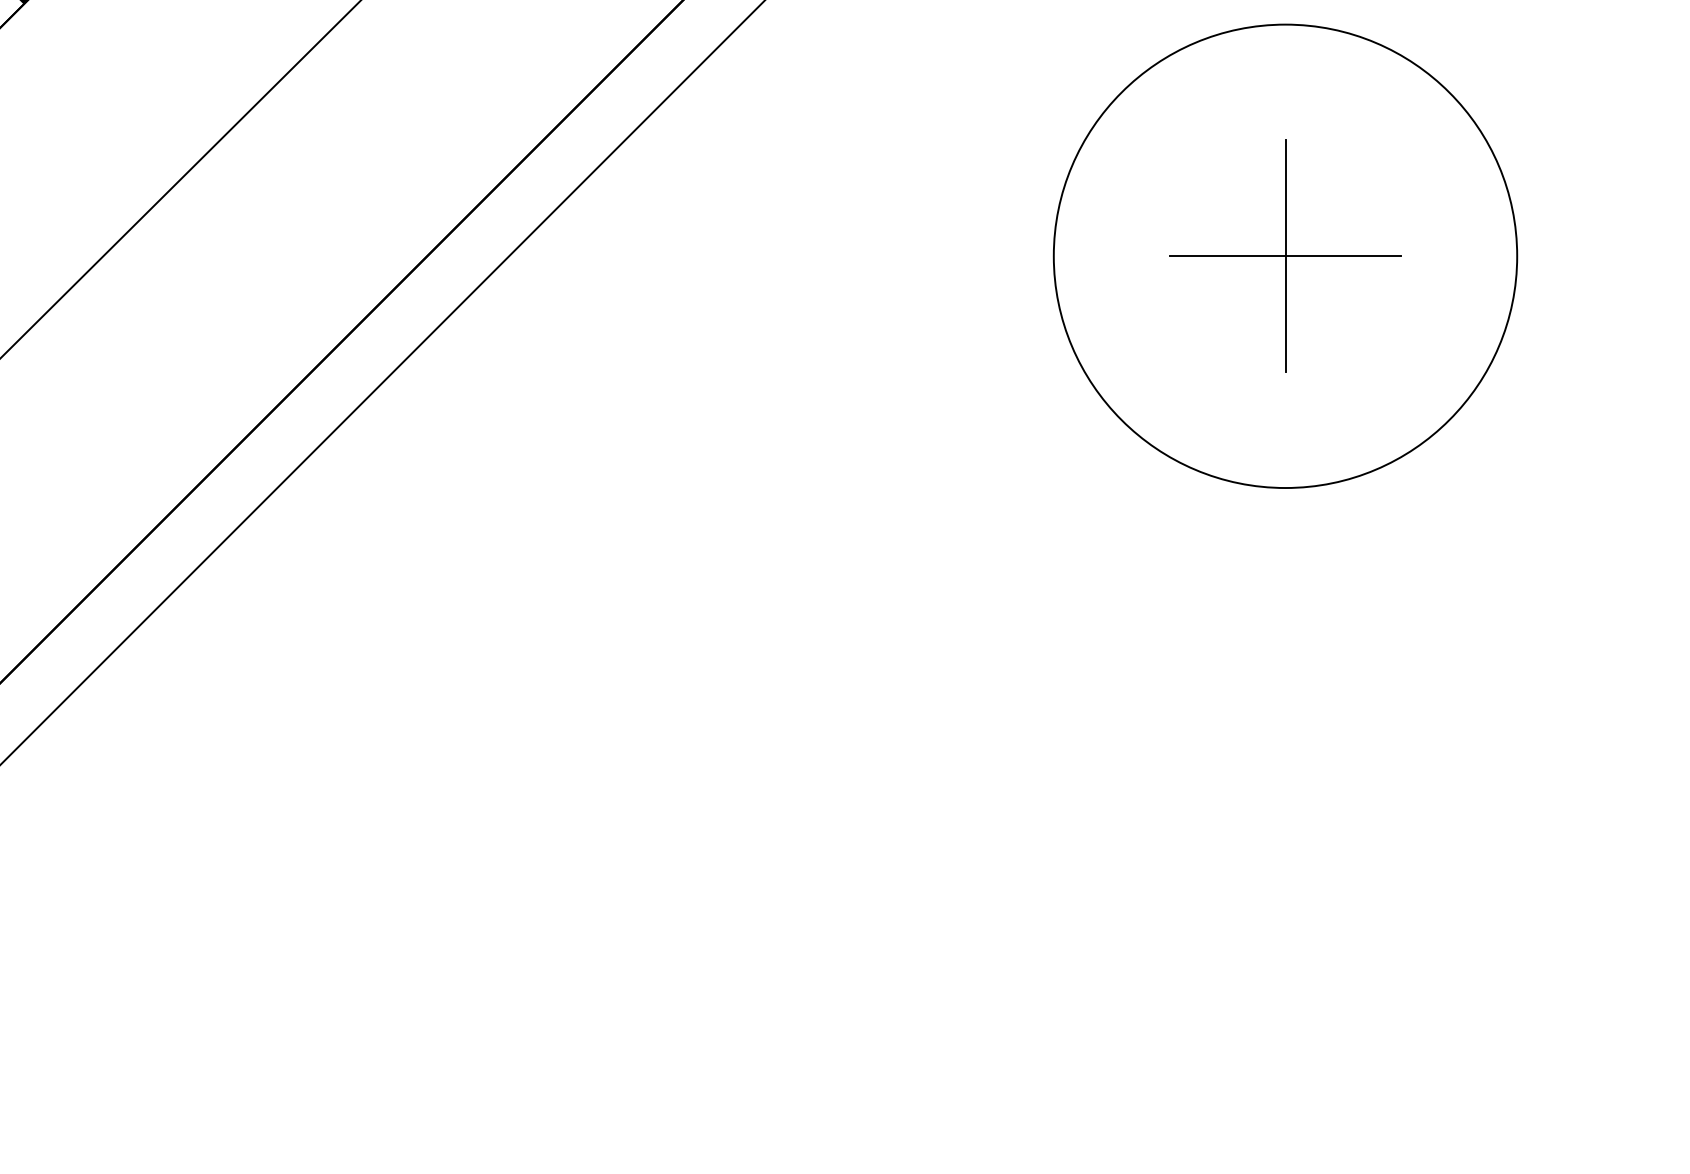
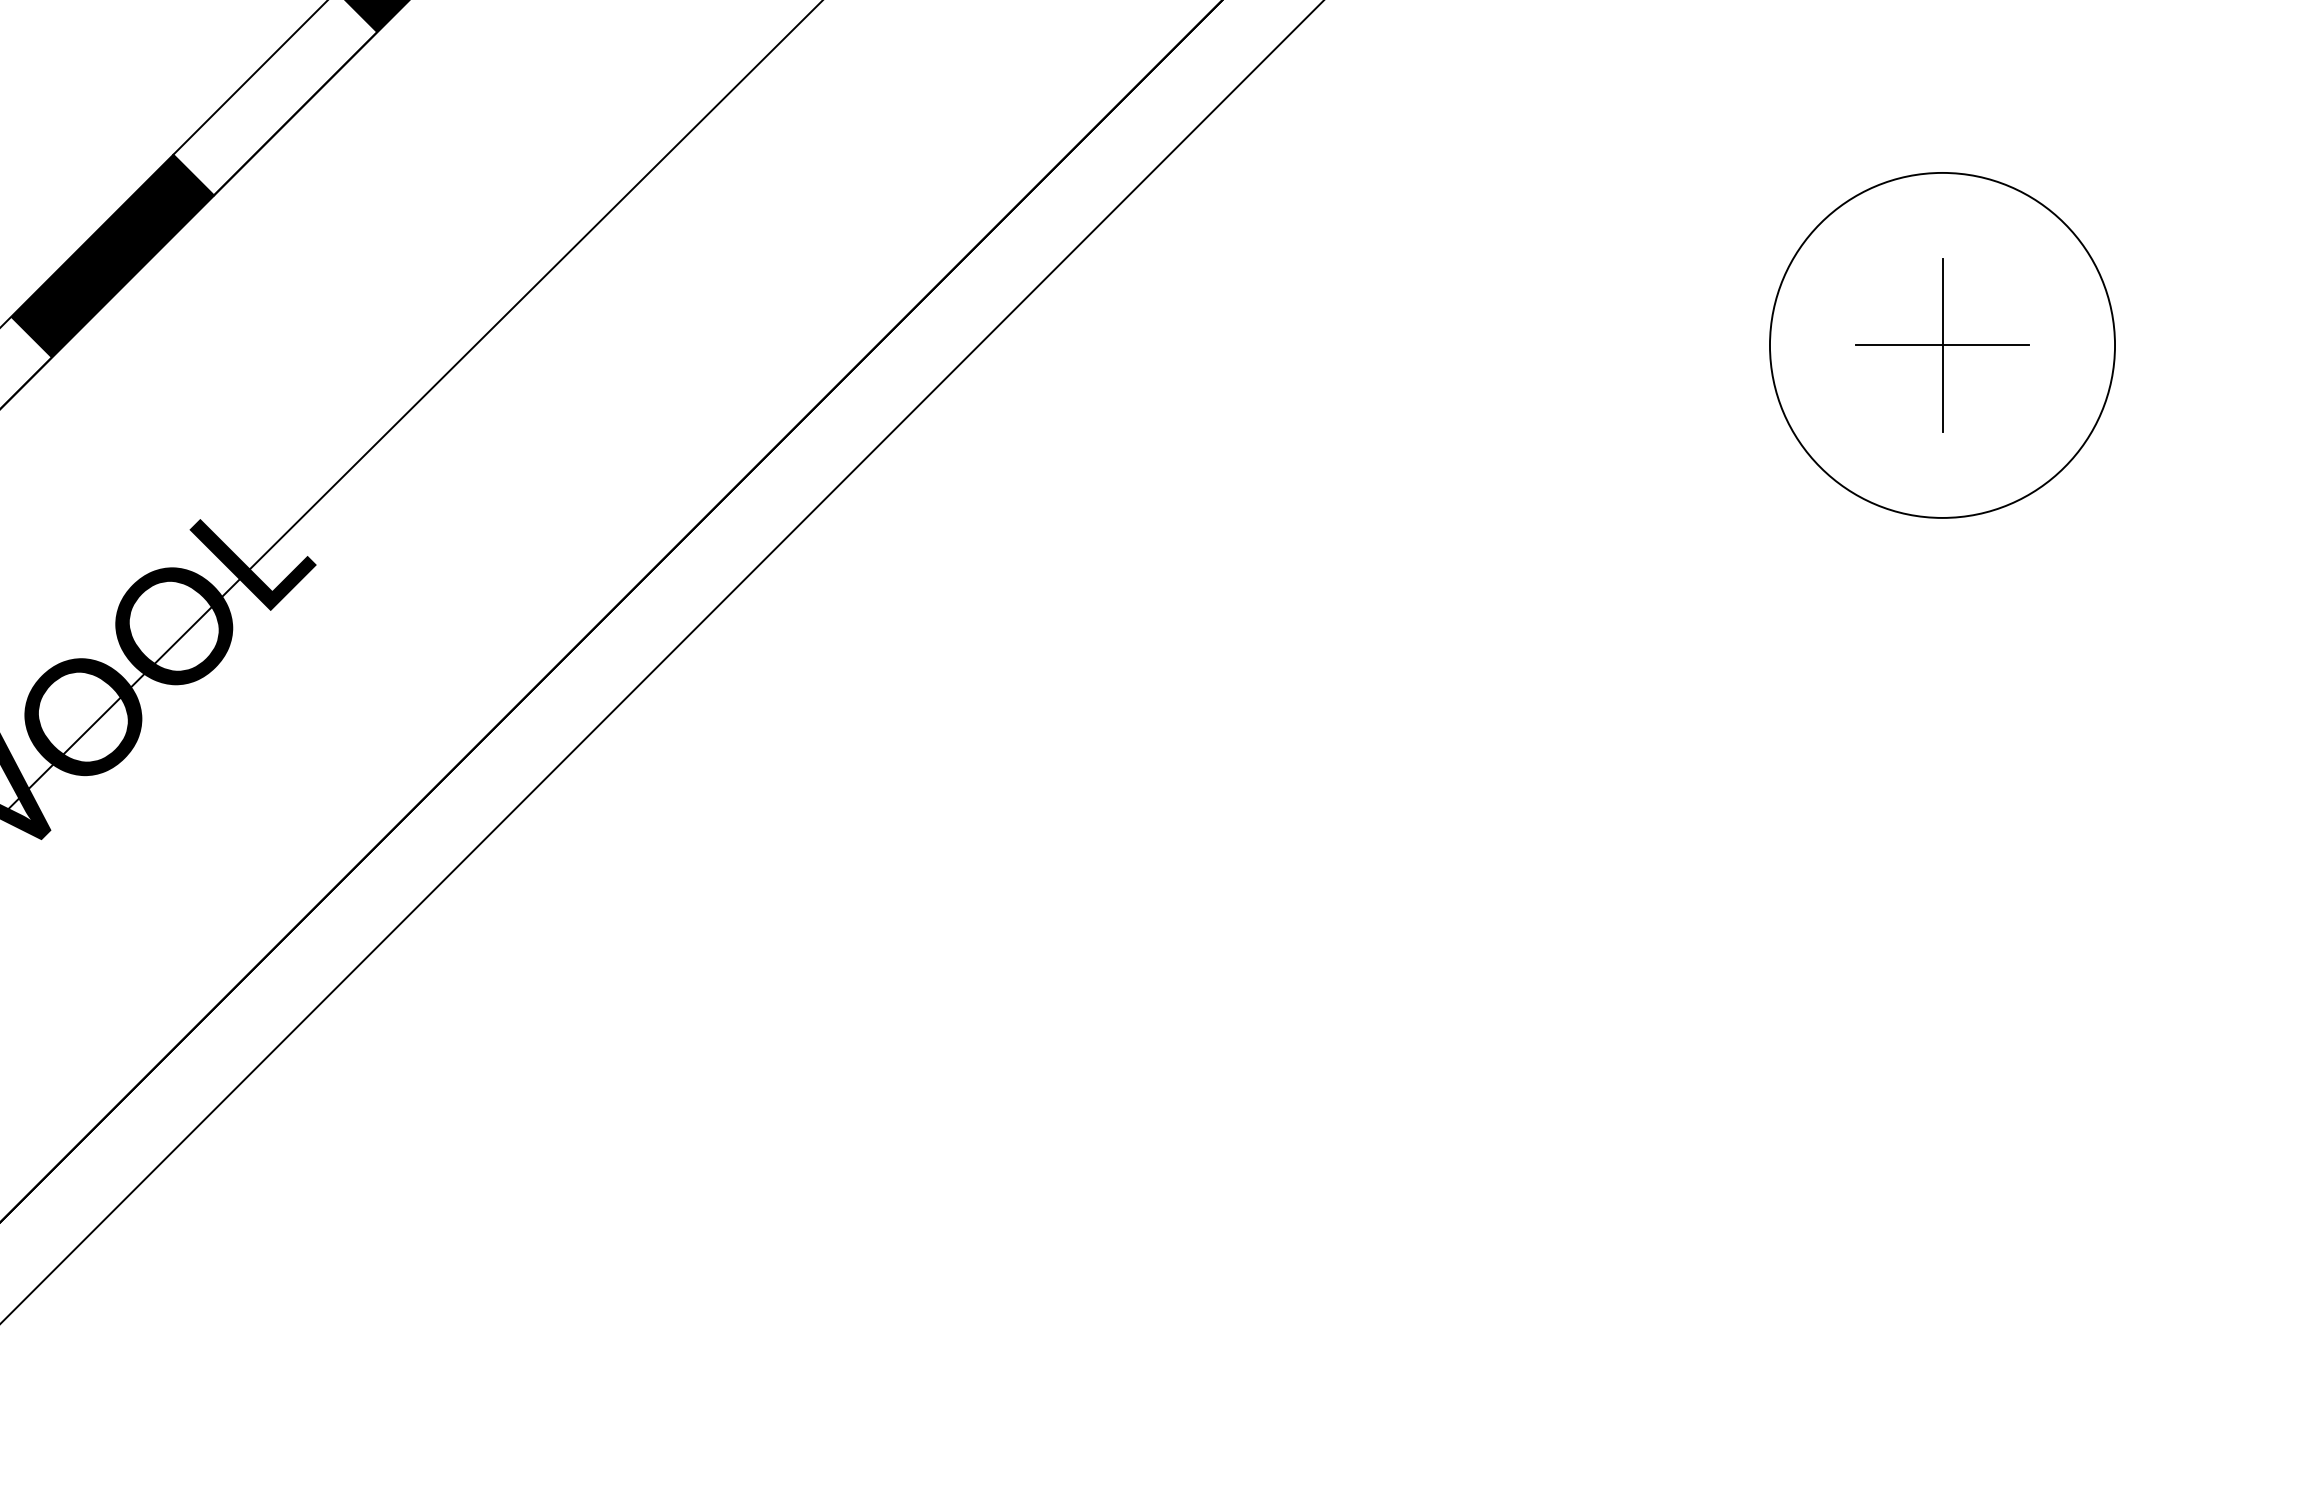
part: (1285, 256) -> (1942, 345), size x0.6

